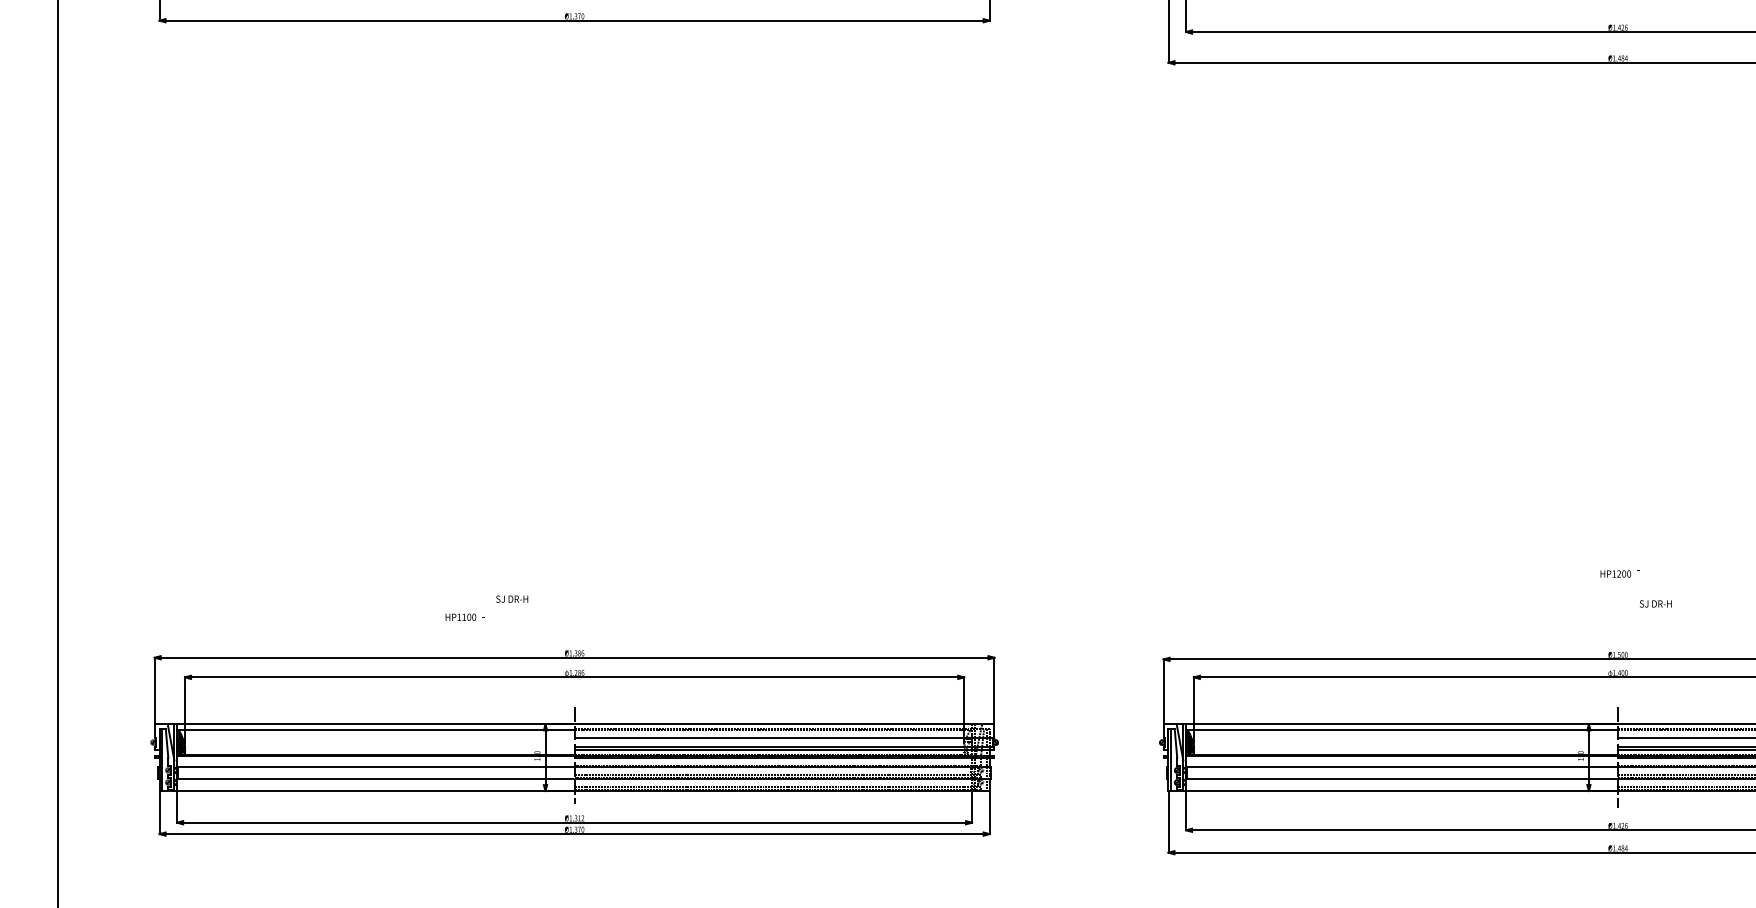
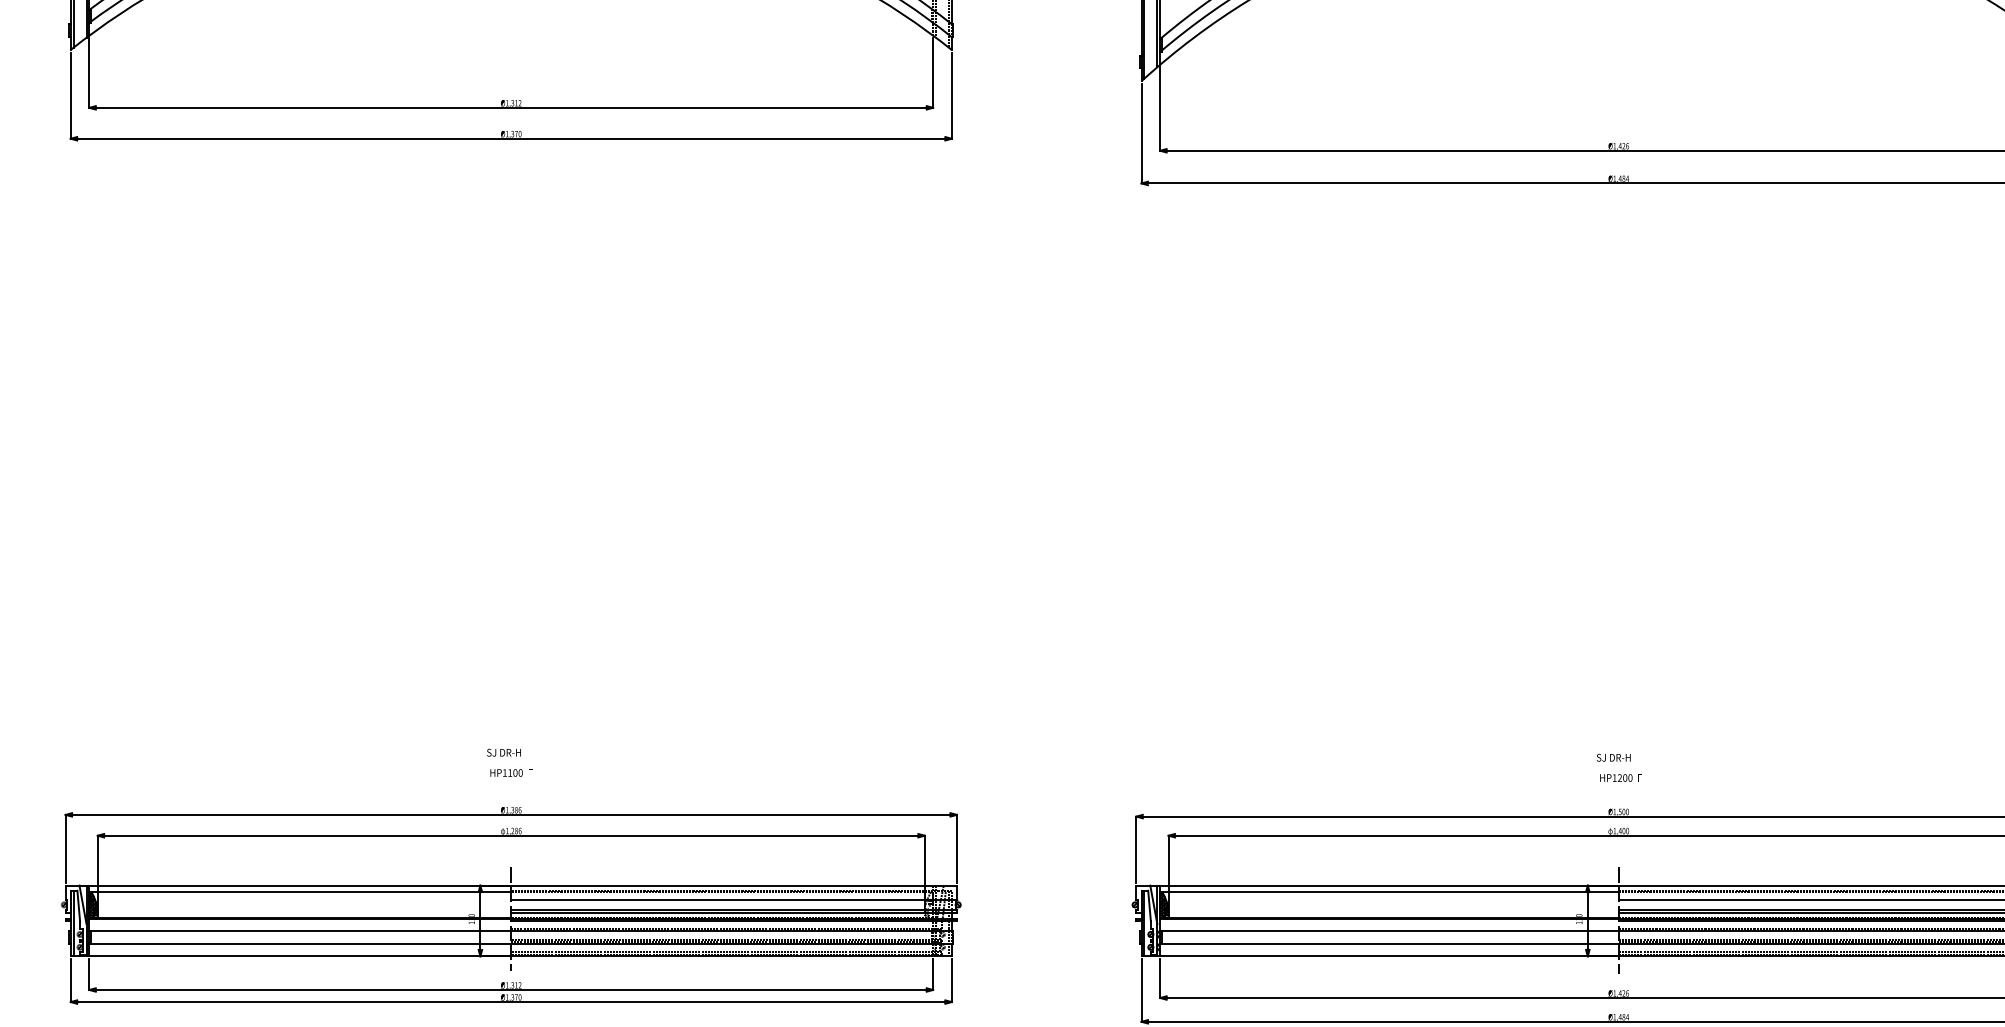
text: (1619, 573) -> (1620, 777), moved
text: (511, 598) -> (503, 752), moved
text: (1655, 603) -> (1613, 757), moved
text: (465, 616) -> (511, 772), moved

